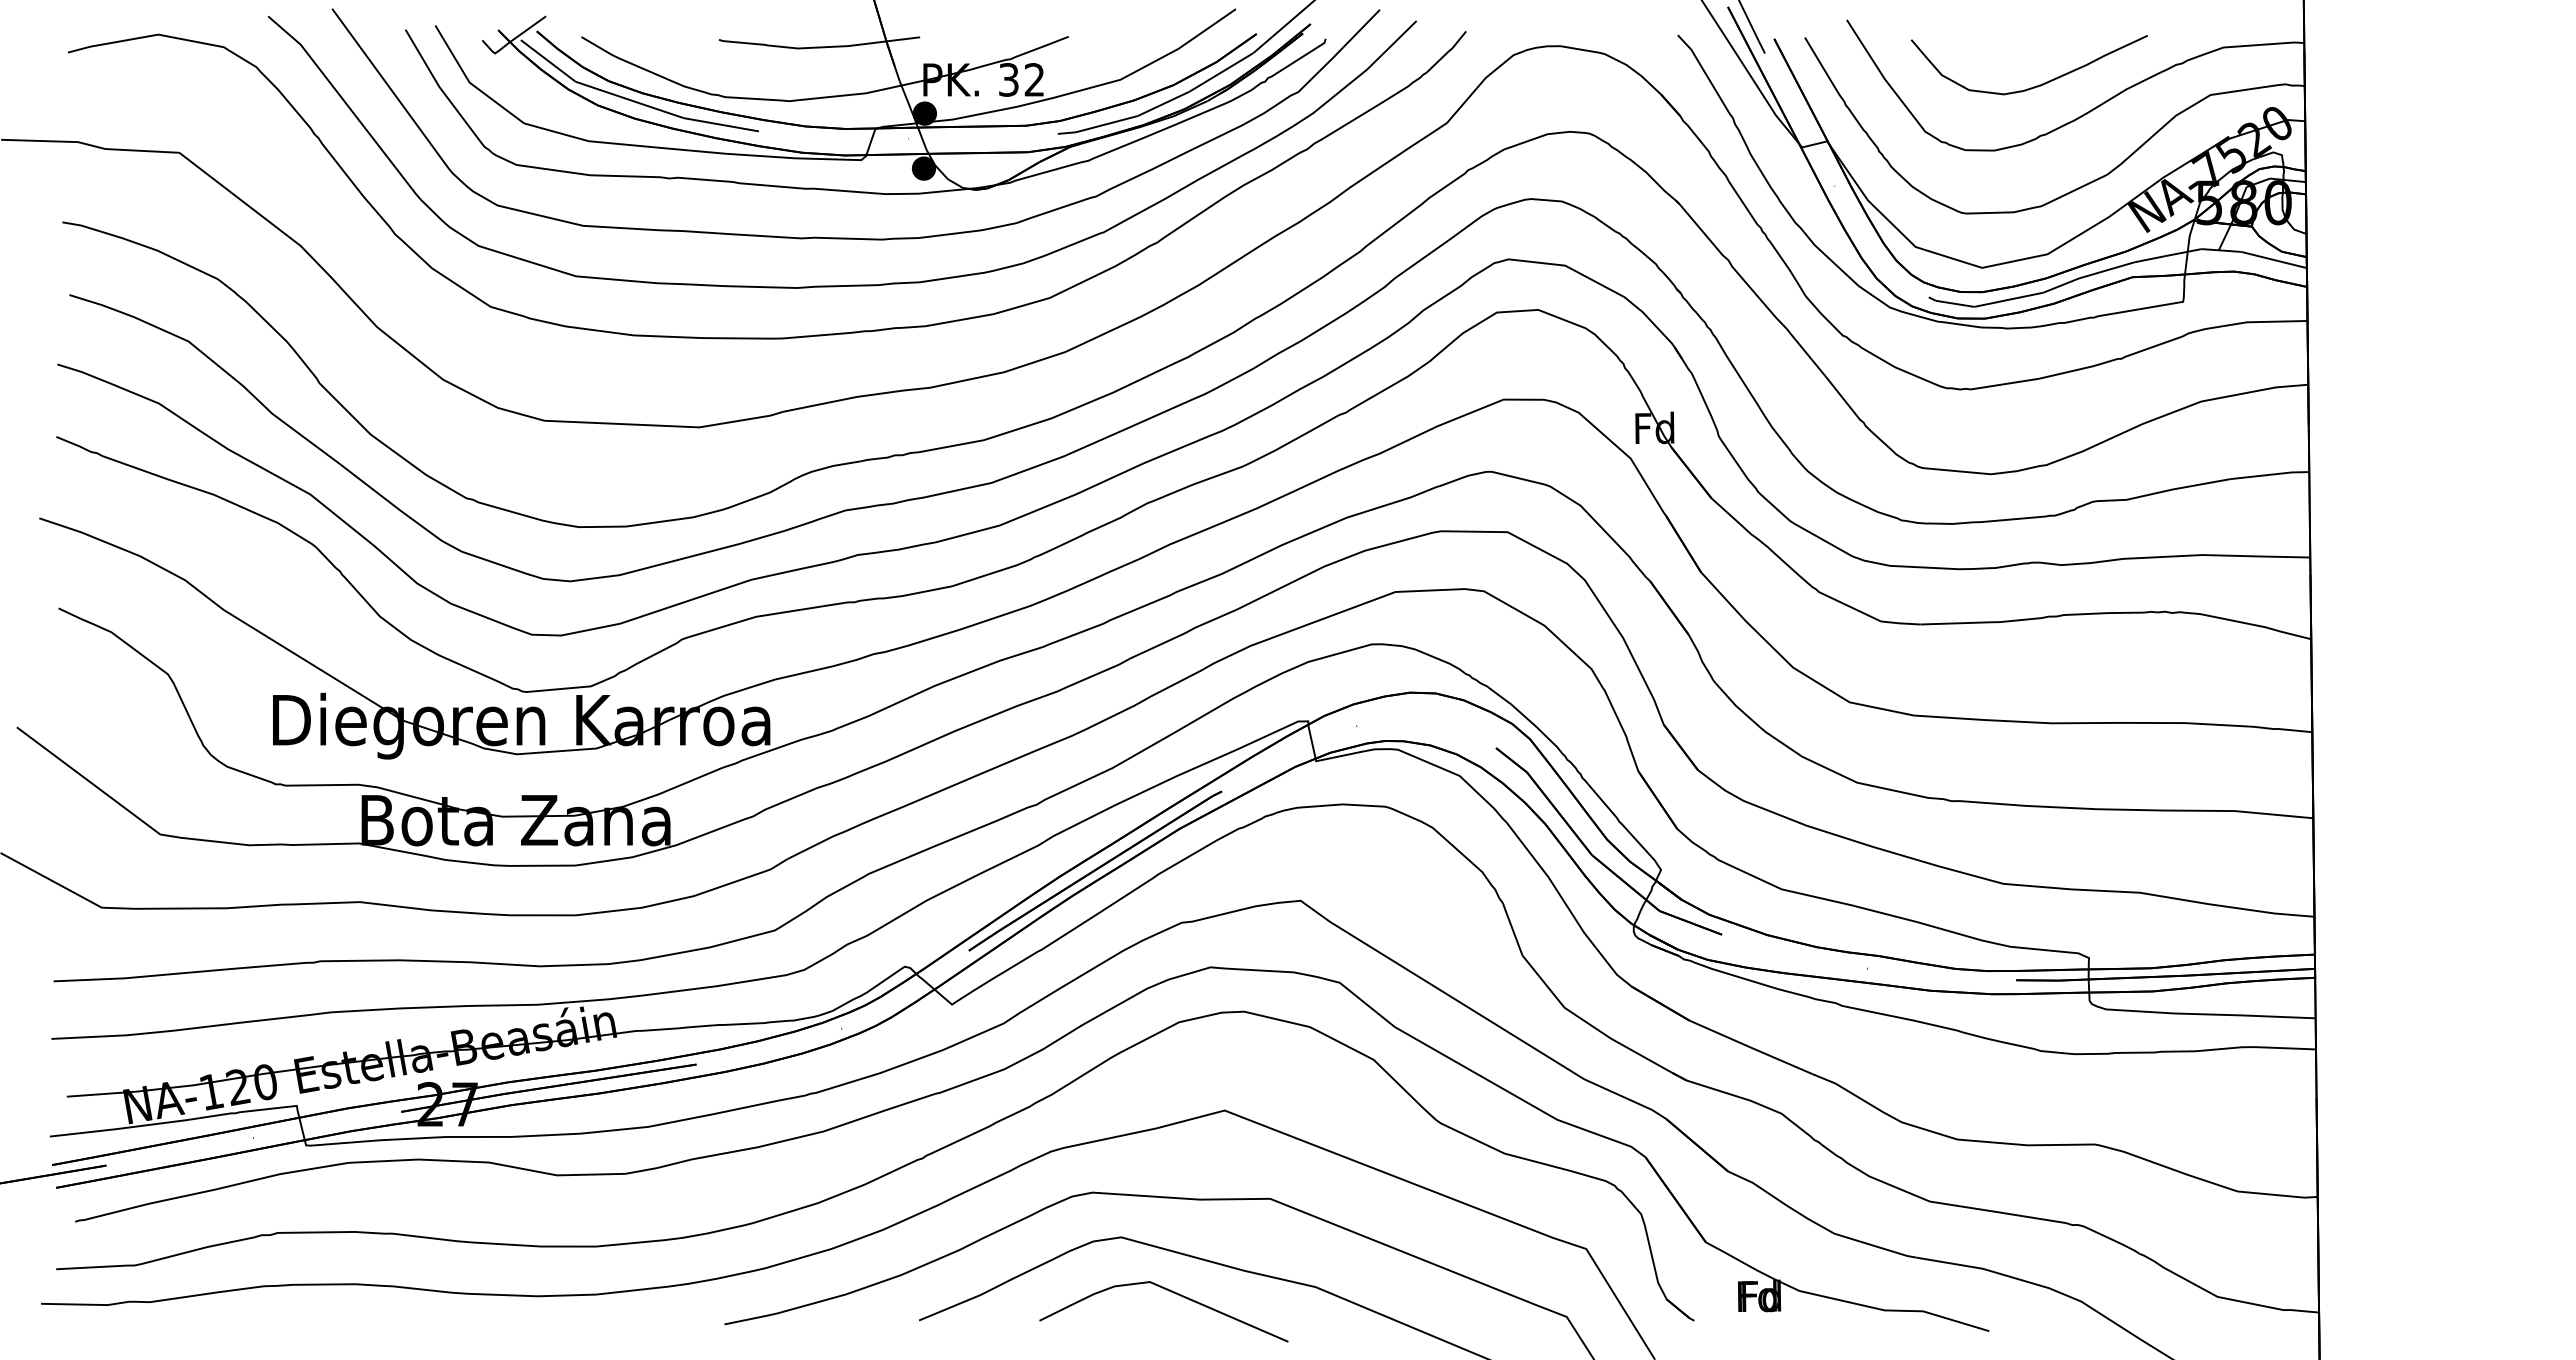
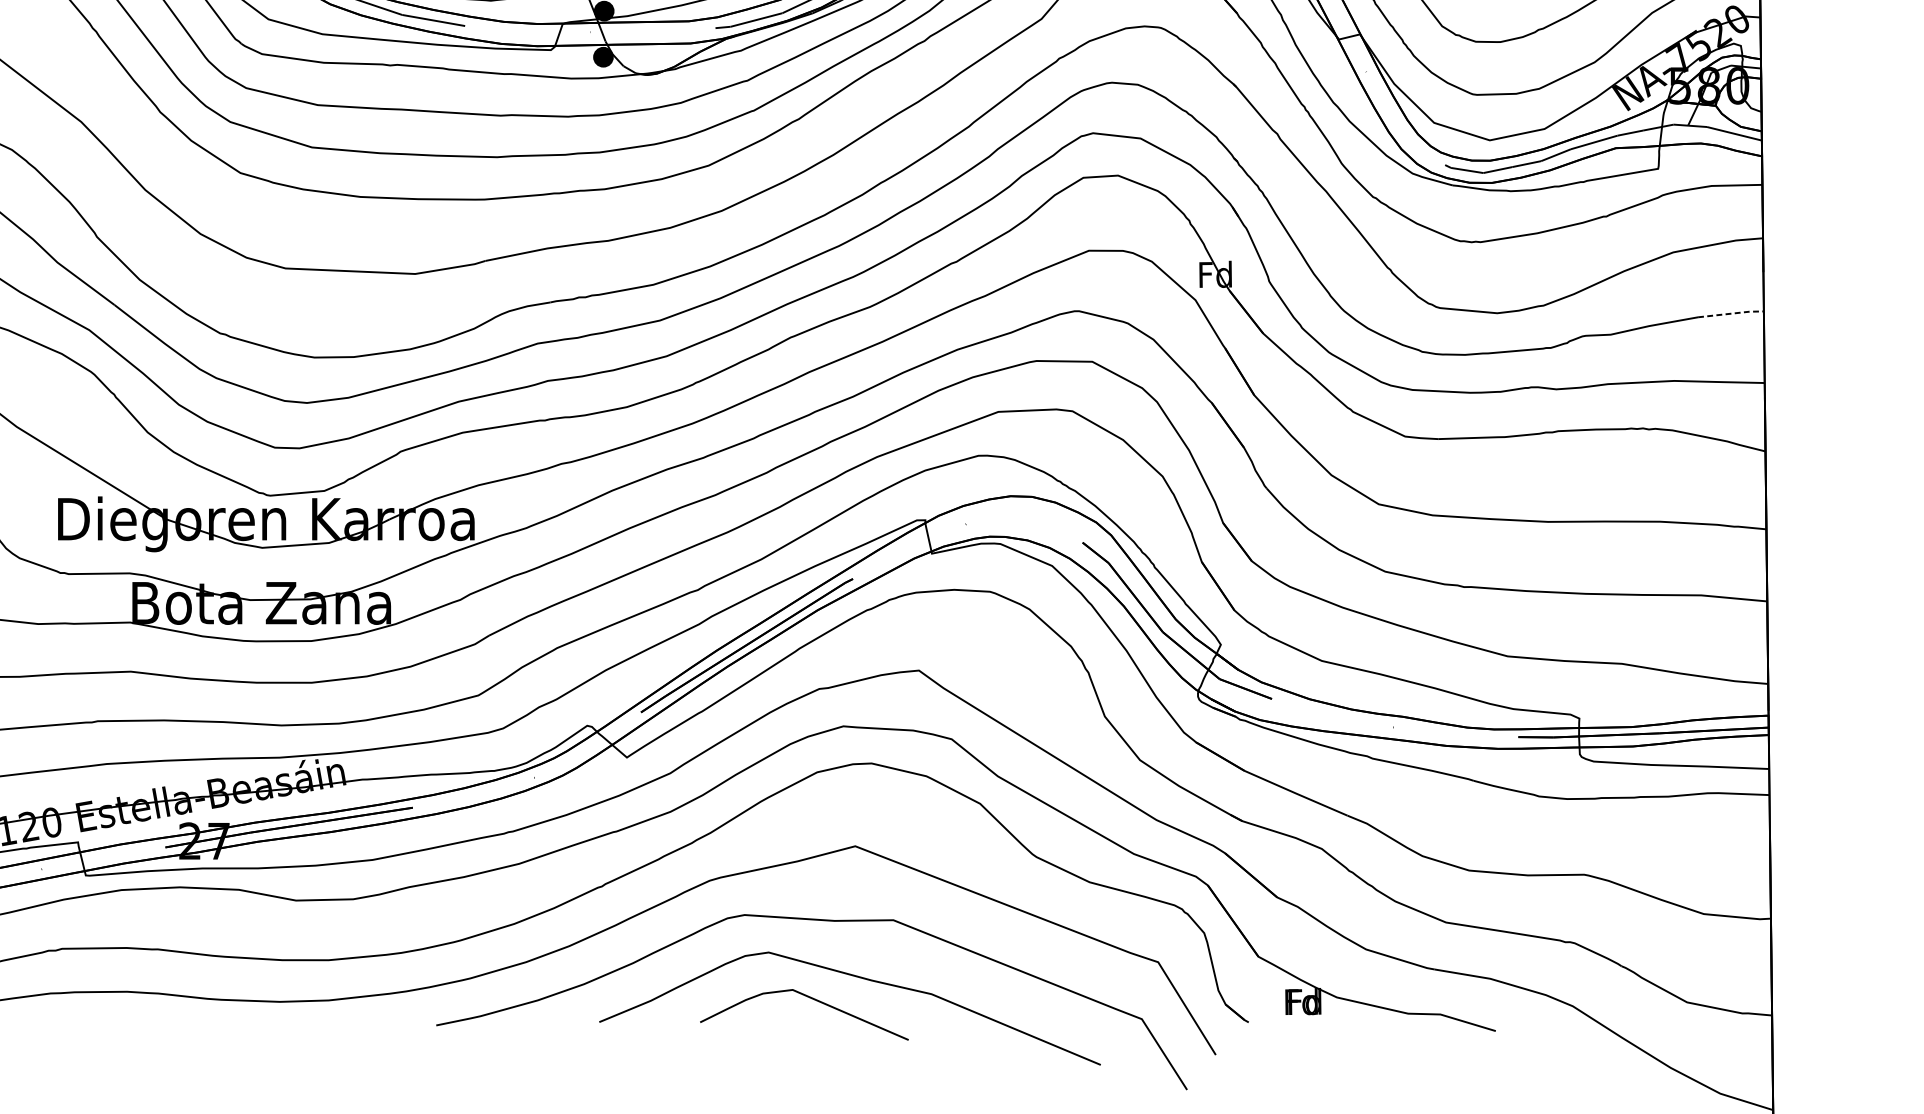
line: (2271, 474) -> (1732, 313), solid -> dashed

